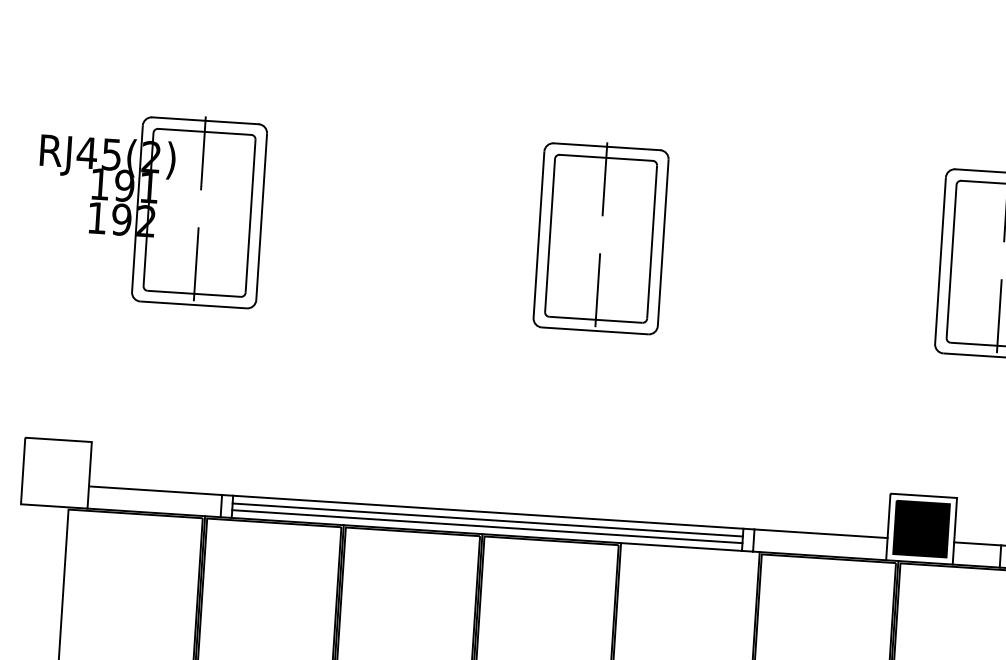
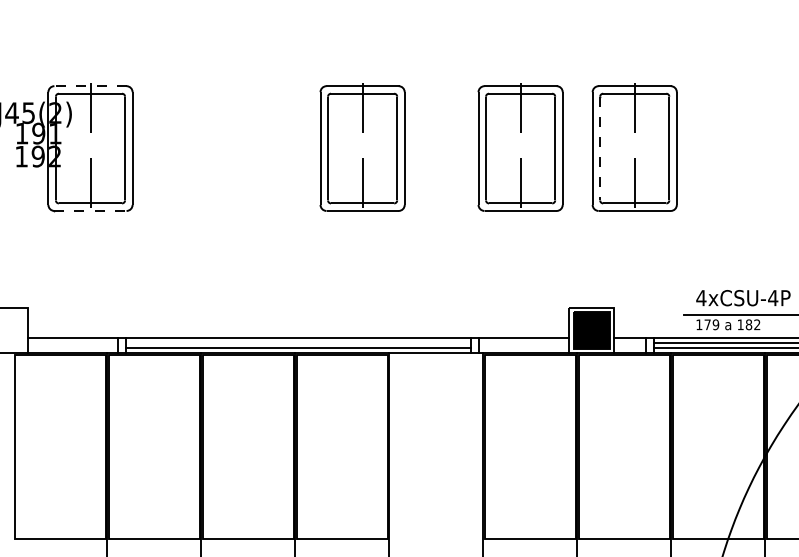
line: (205, 121) -> (90, 86), solid -> dashed
part: (834, 252) -> (520, 147), added
line: (952, 261) -> (600, 148), solid -> dashed
line: (193, 304) -> (90, 210), solid -> dashed
line: (487, 520) -> (298, 343), removed

